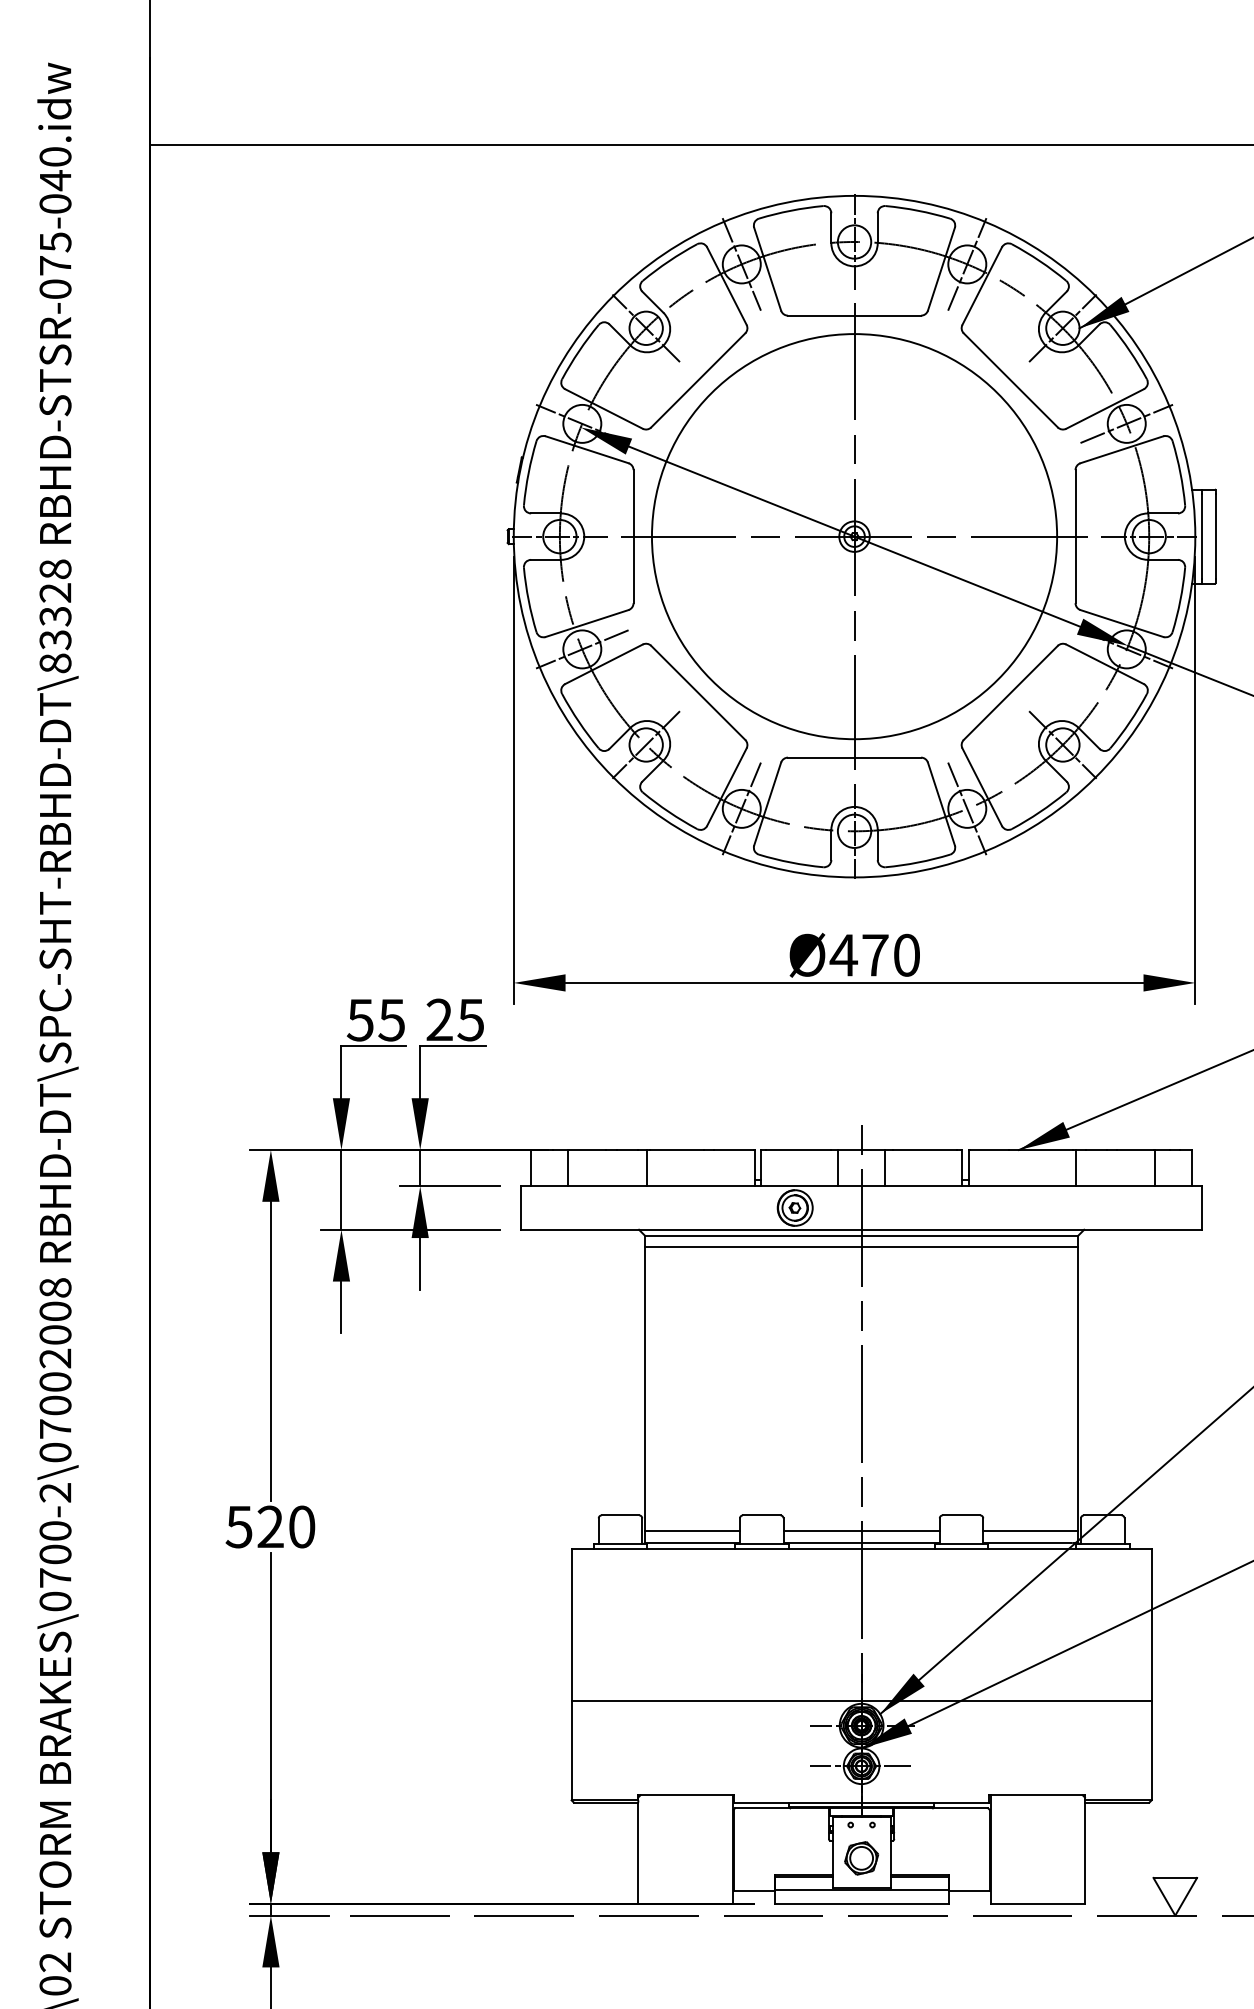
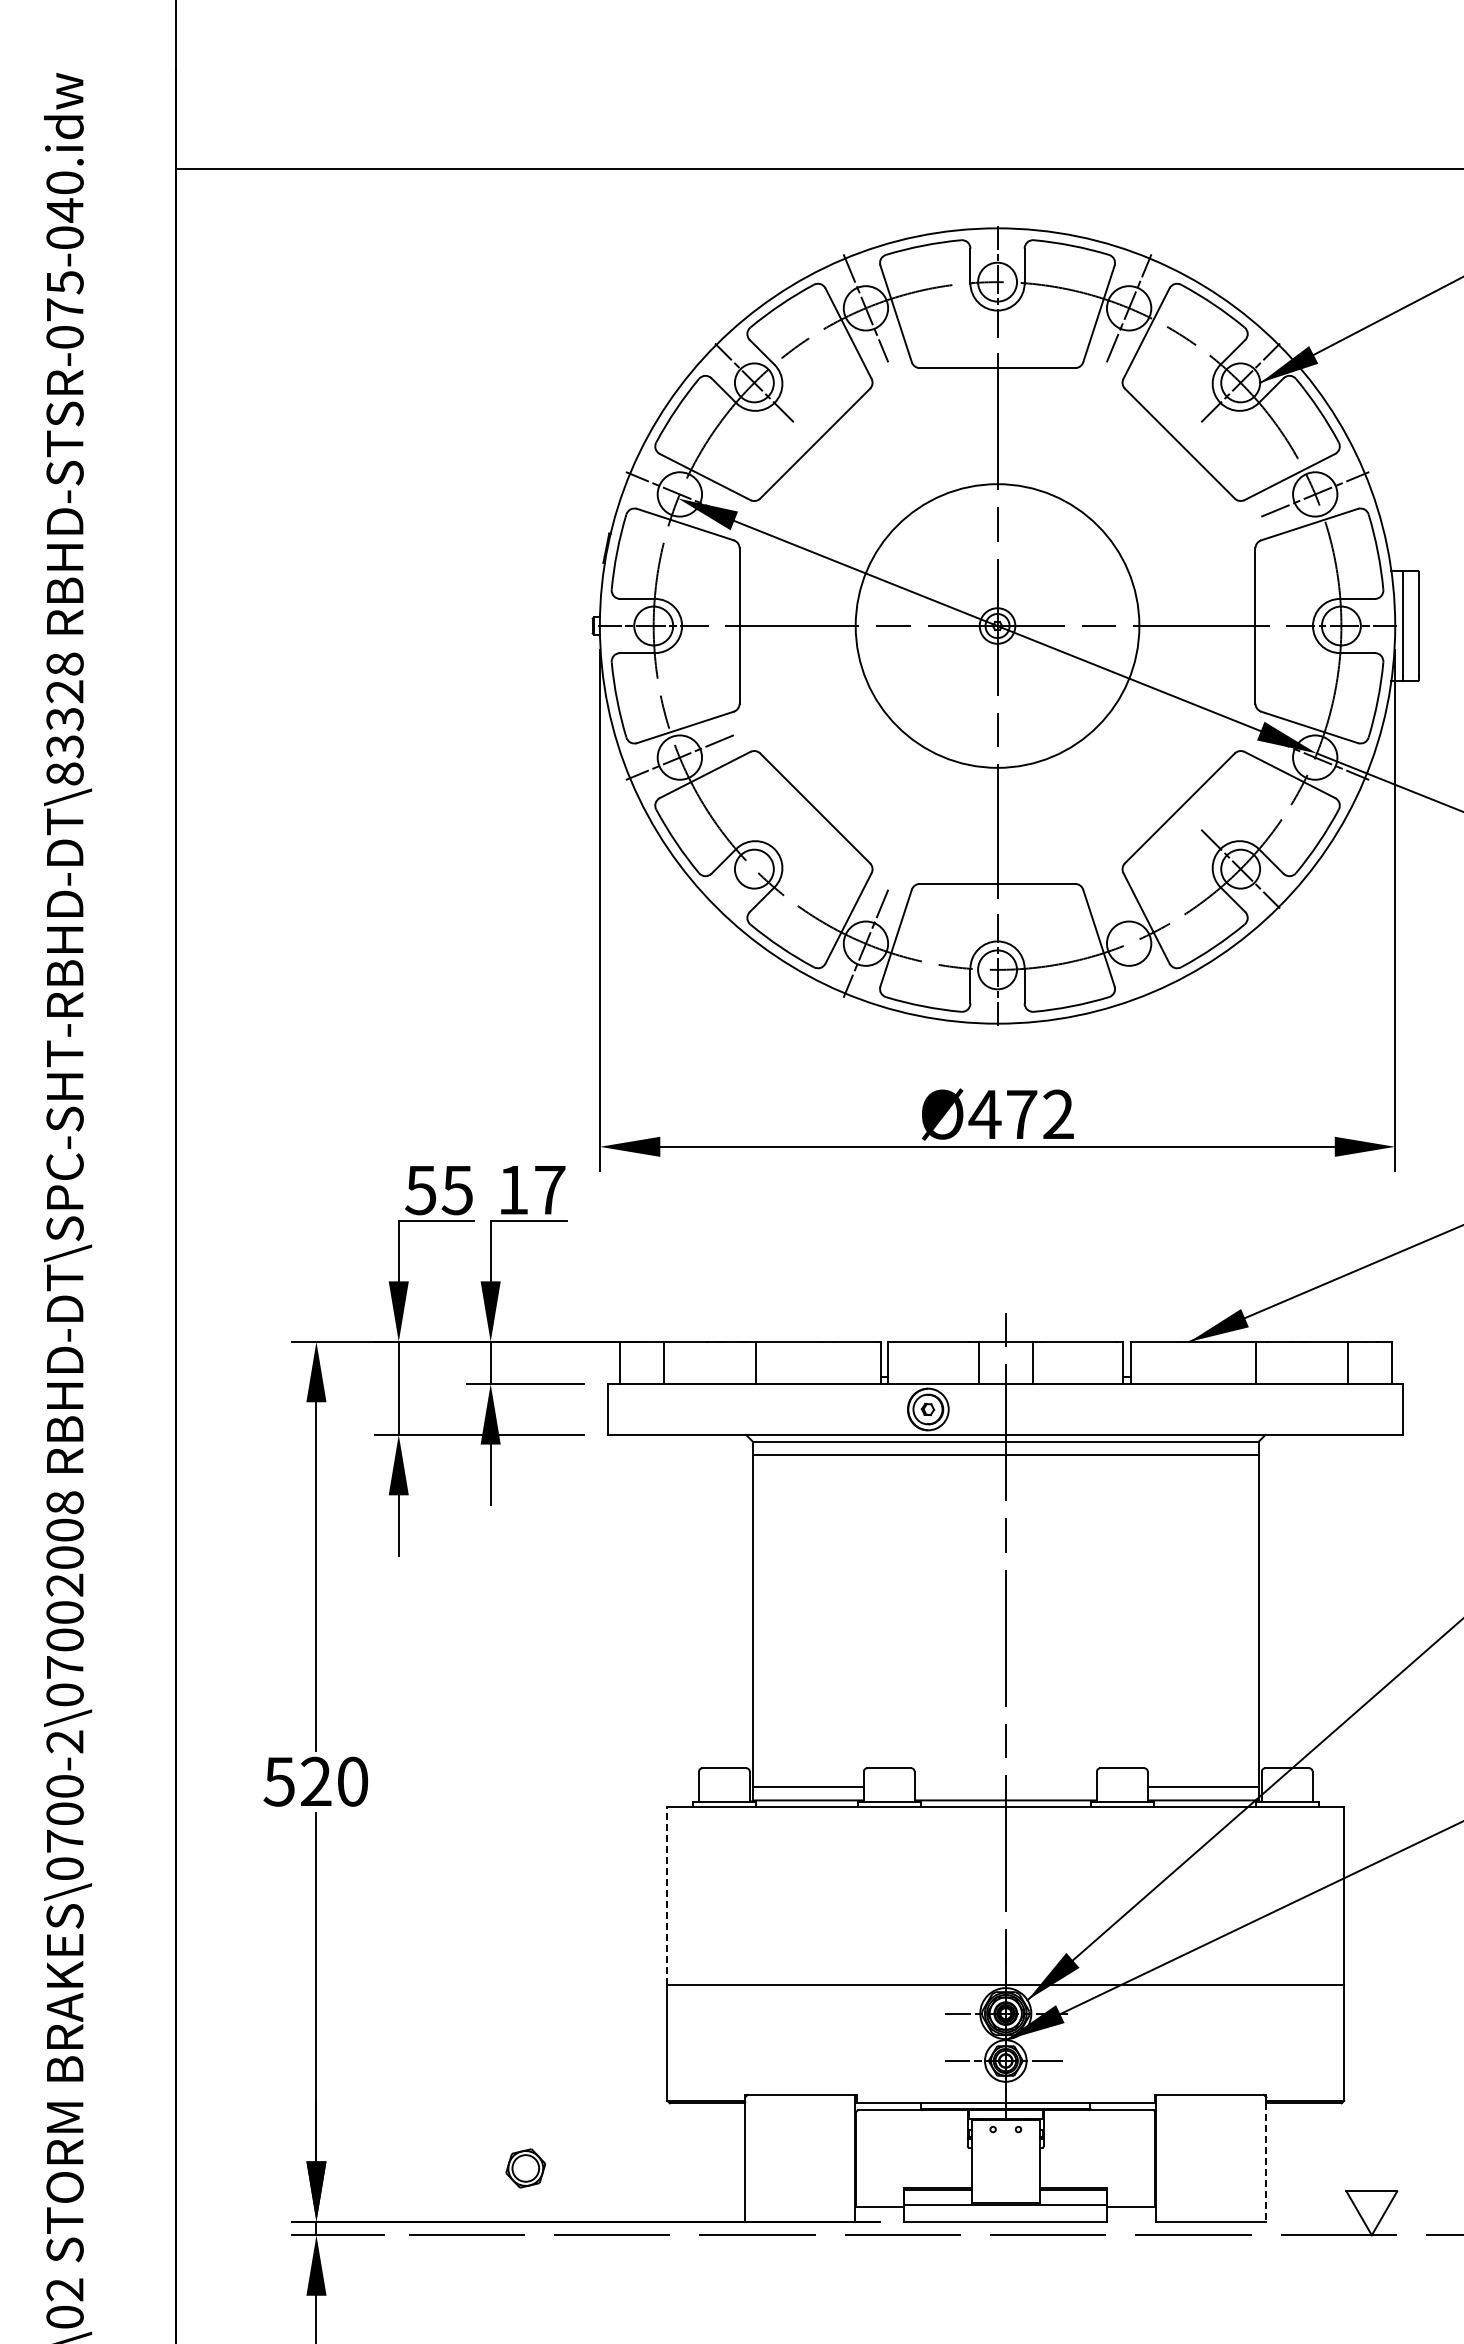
circle: (854, 536) -> (997, 625), size x0.6
line: (646, 744) -> (754, 868), removed
line: (966, 808) -> (1128, 943), removed
text: (906, 955) -> (1058, 1114), Ø470 -> Ø472
text: (455, 1020) -> (531, 1190), 25 -> 17
line: (861, 1531) -> (1005, 1786), removed
line: (571, 1625) -> (667, 1896), solid -> dashed
line: (1085, 1854) -> (1266, 2163), solid -> dashed
part: (861, 1858) -> (525, 2168), moved

